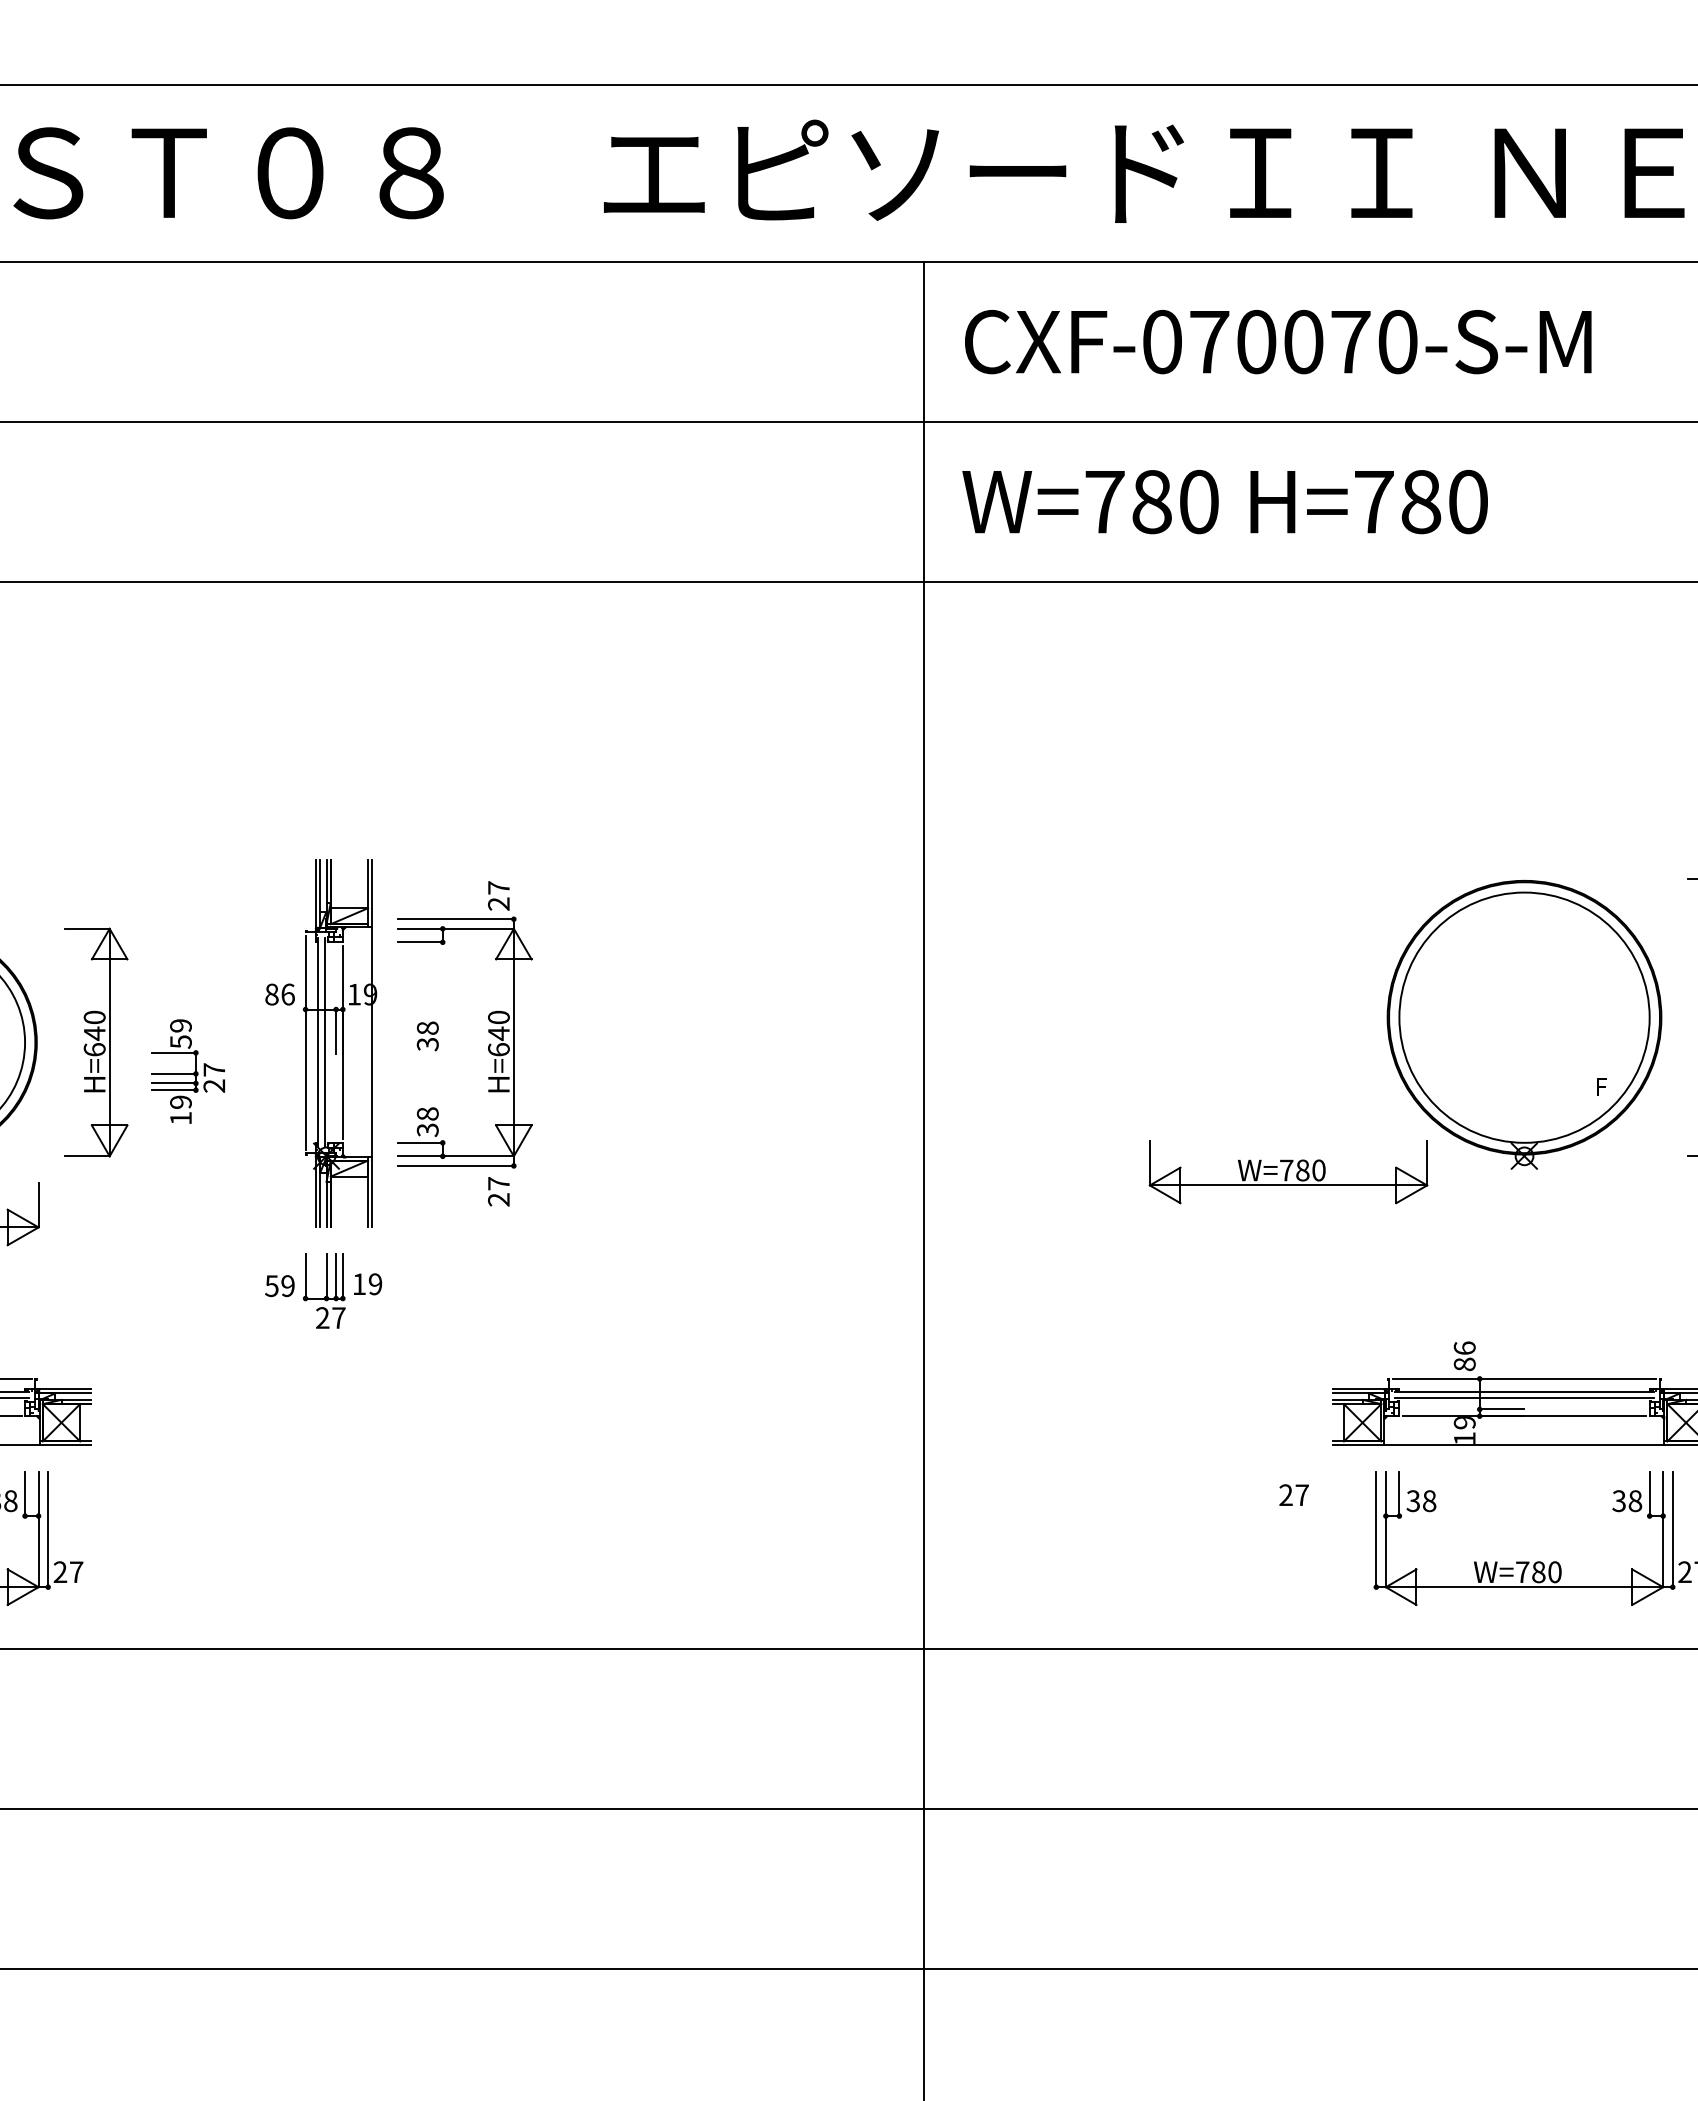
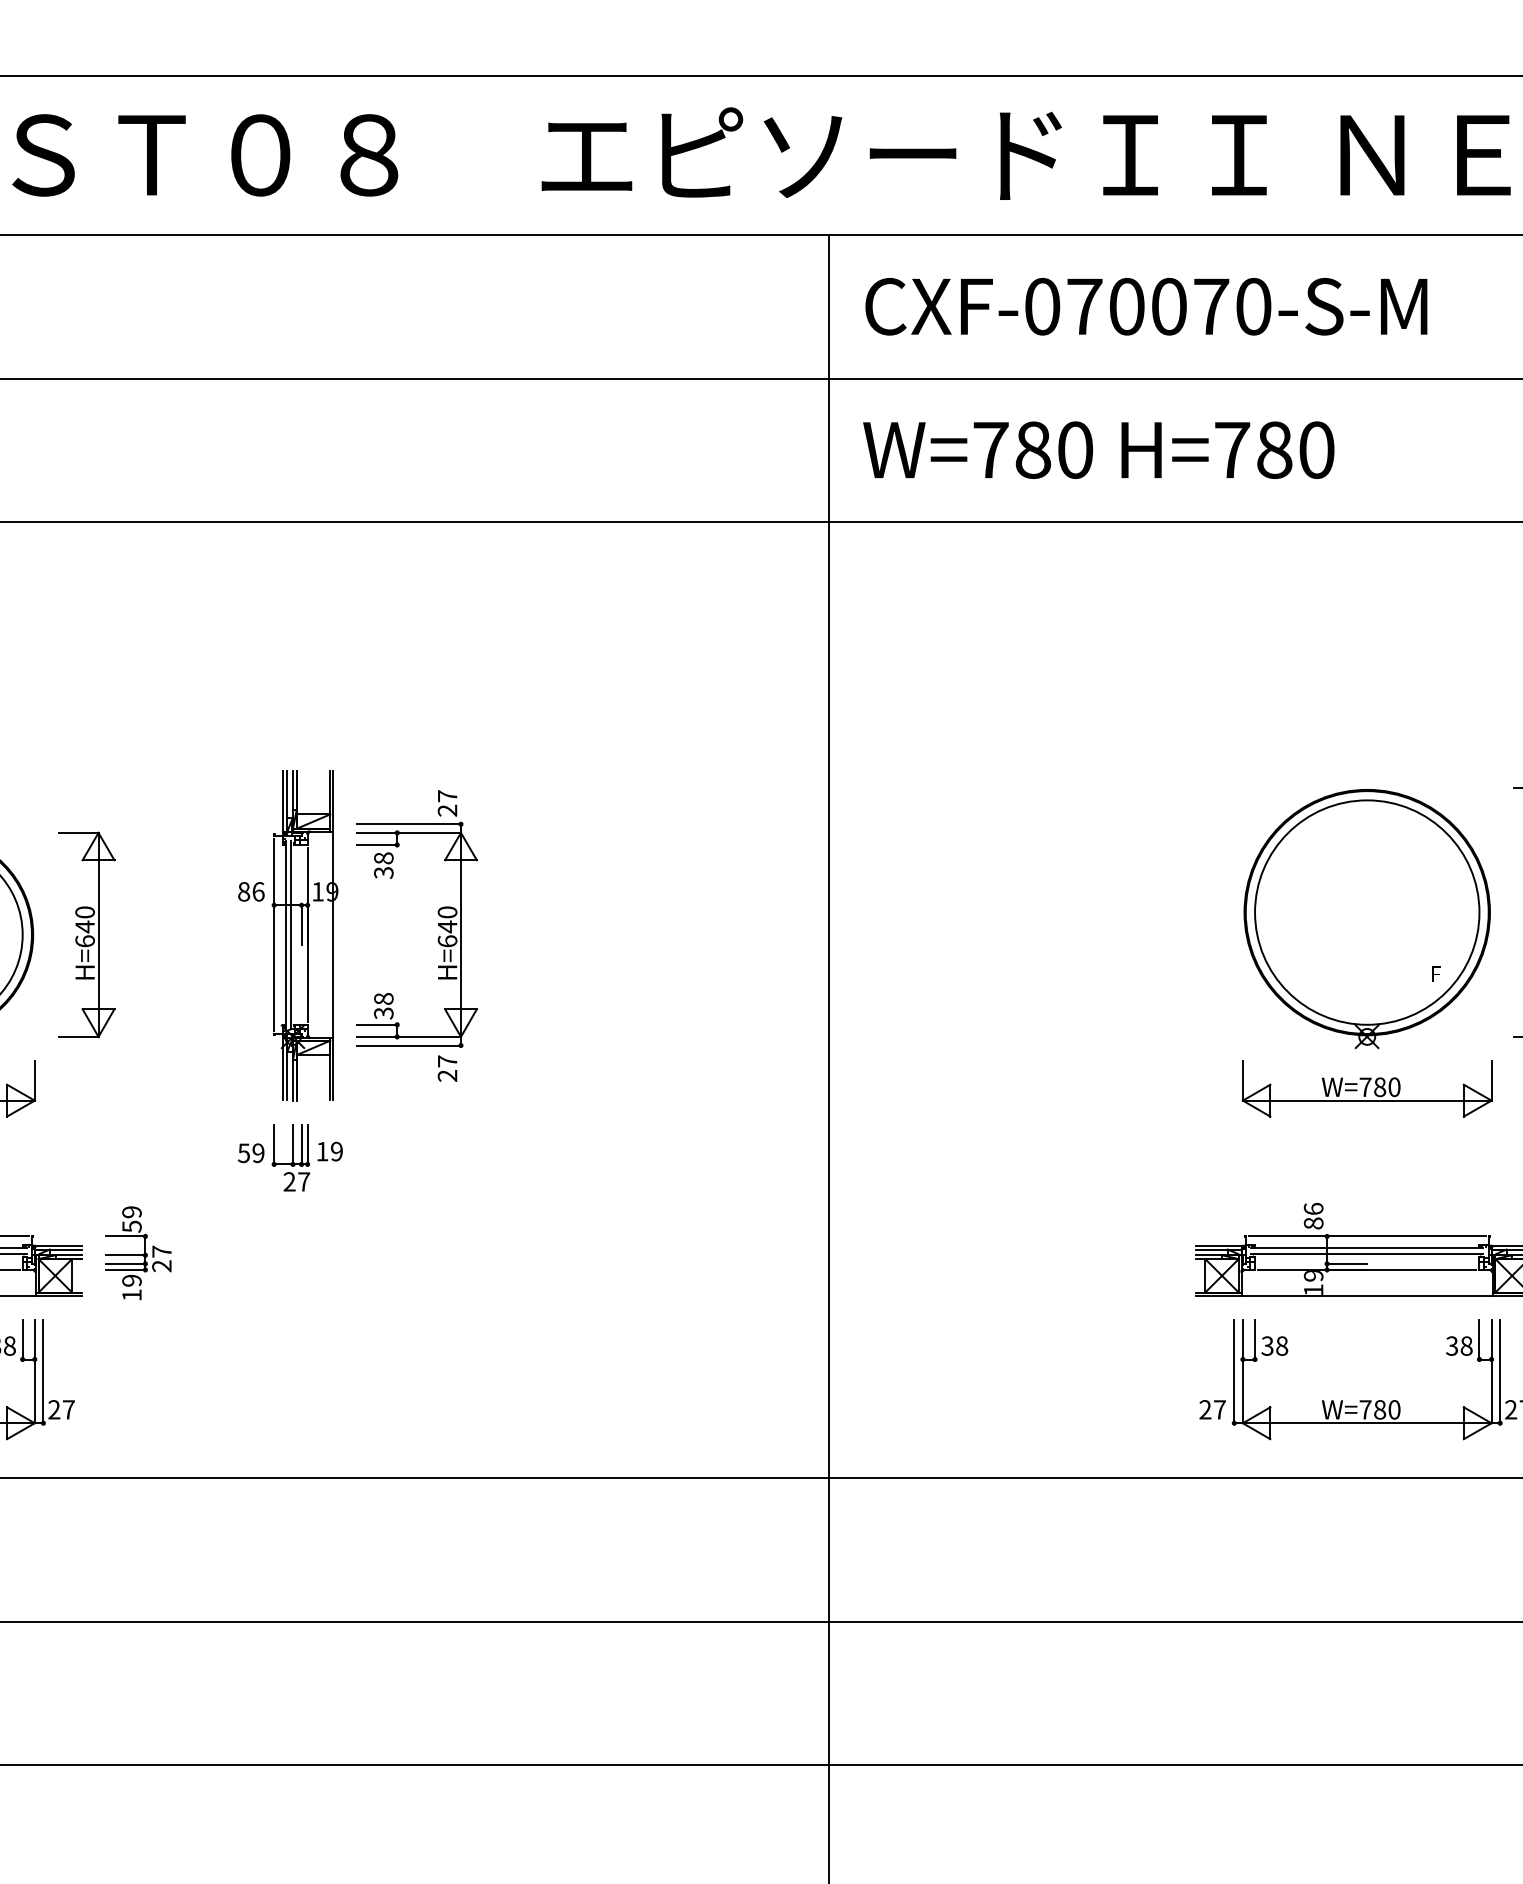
text: (427, 1036) -> (383, 865), moved
part: (187, 1071) -> (137, 1253), moved
part: (1288, 1172) -> (1367, 1089), moved
text: (1293, 1494) -> (1212, 1409), moved

